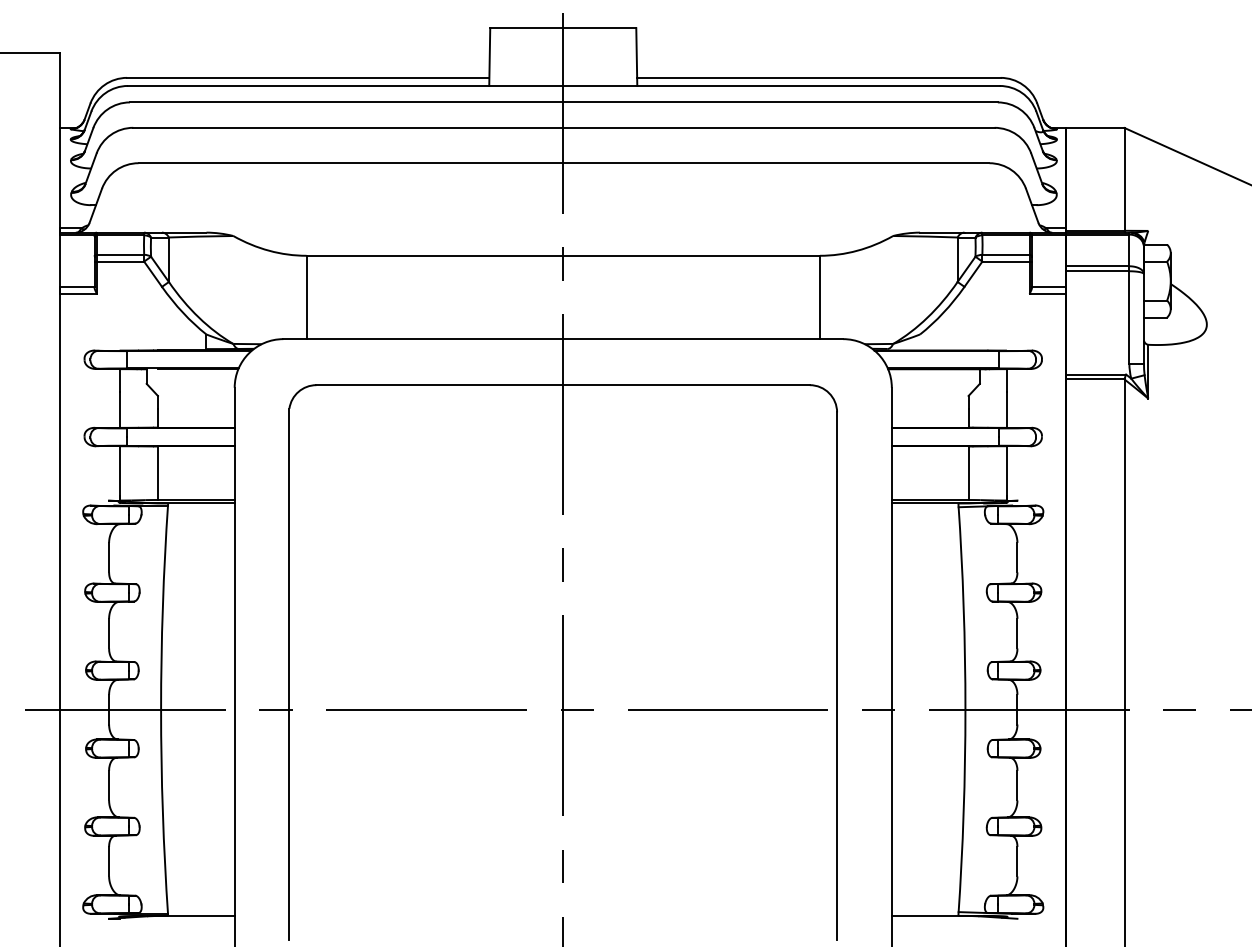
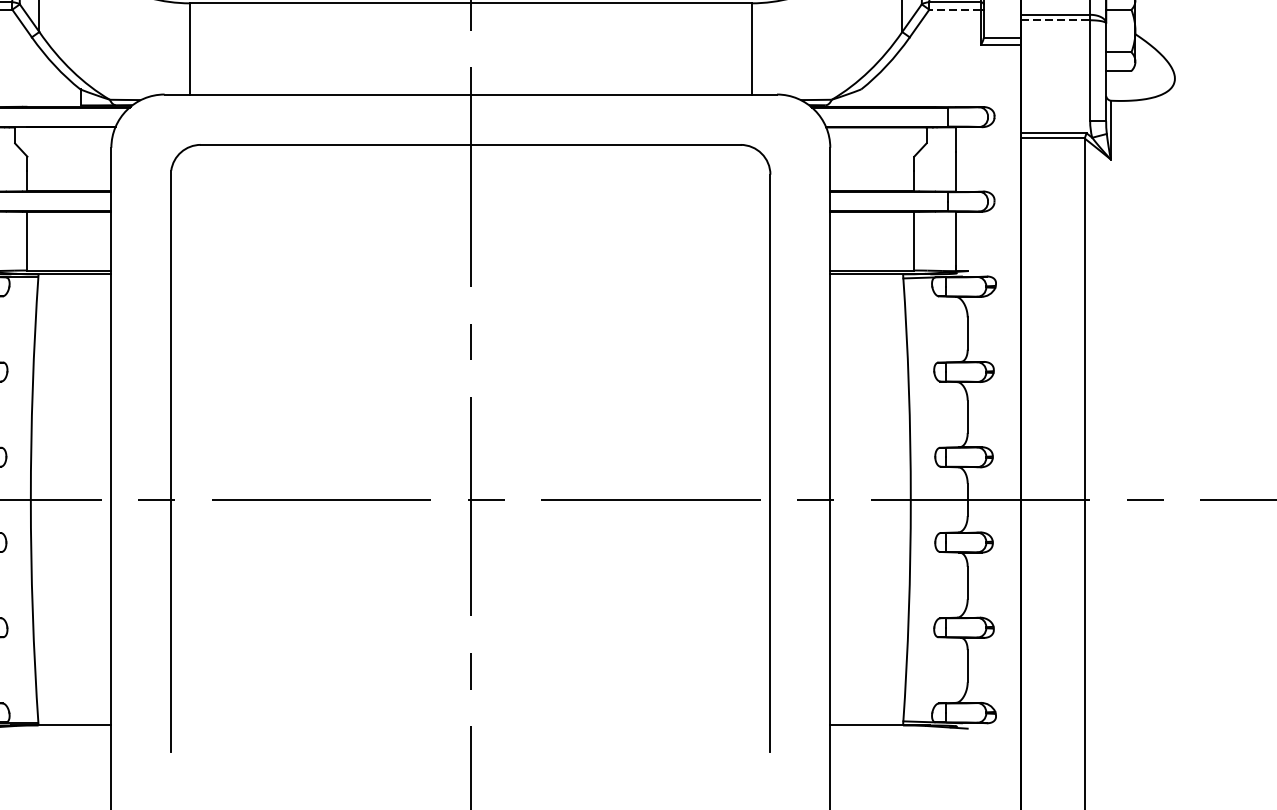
line: (1005, 261) -> (954, 9), solid -> dashed
line: (1097, 271) -> (1055, 20), solid -> dashed

